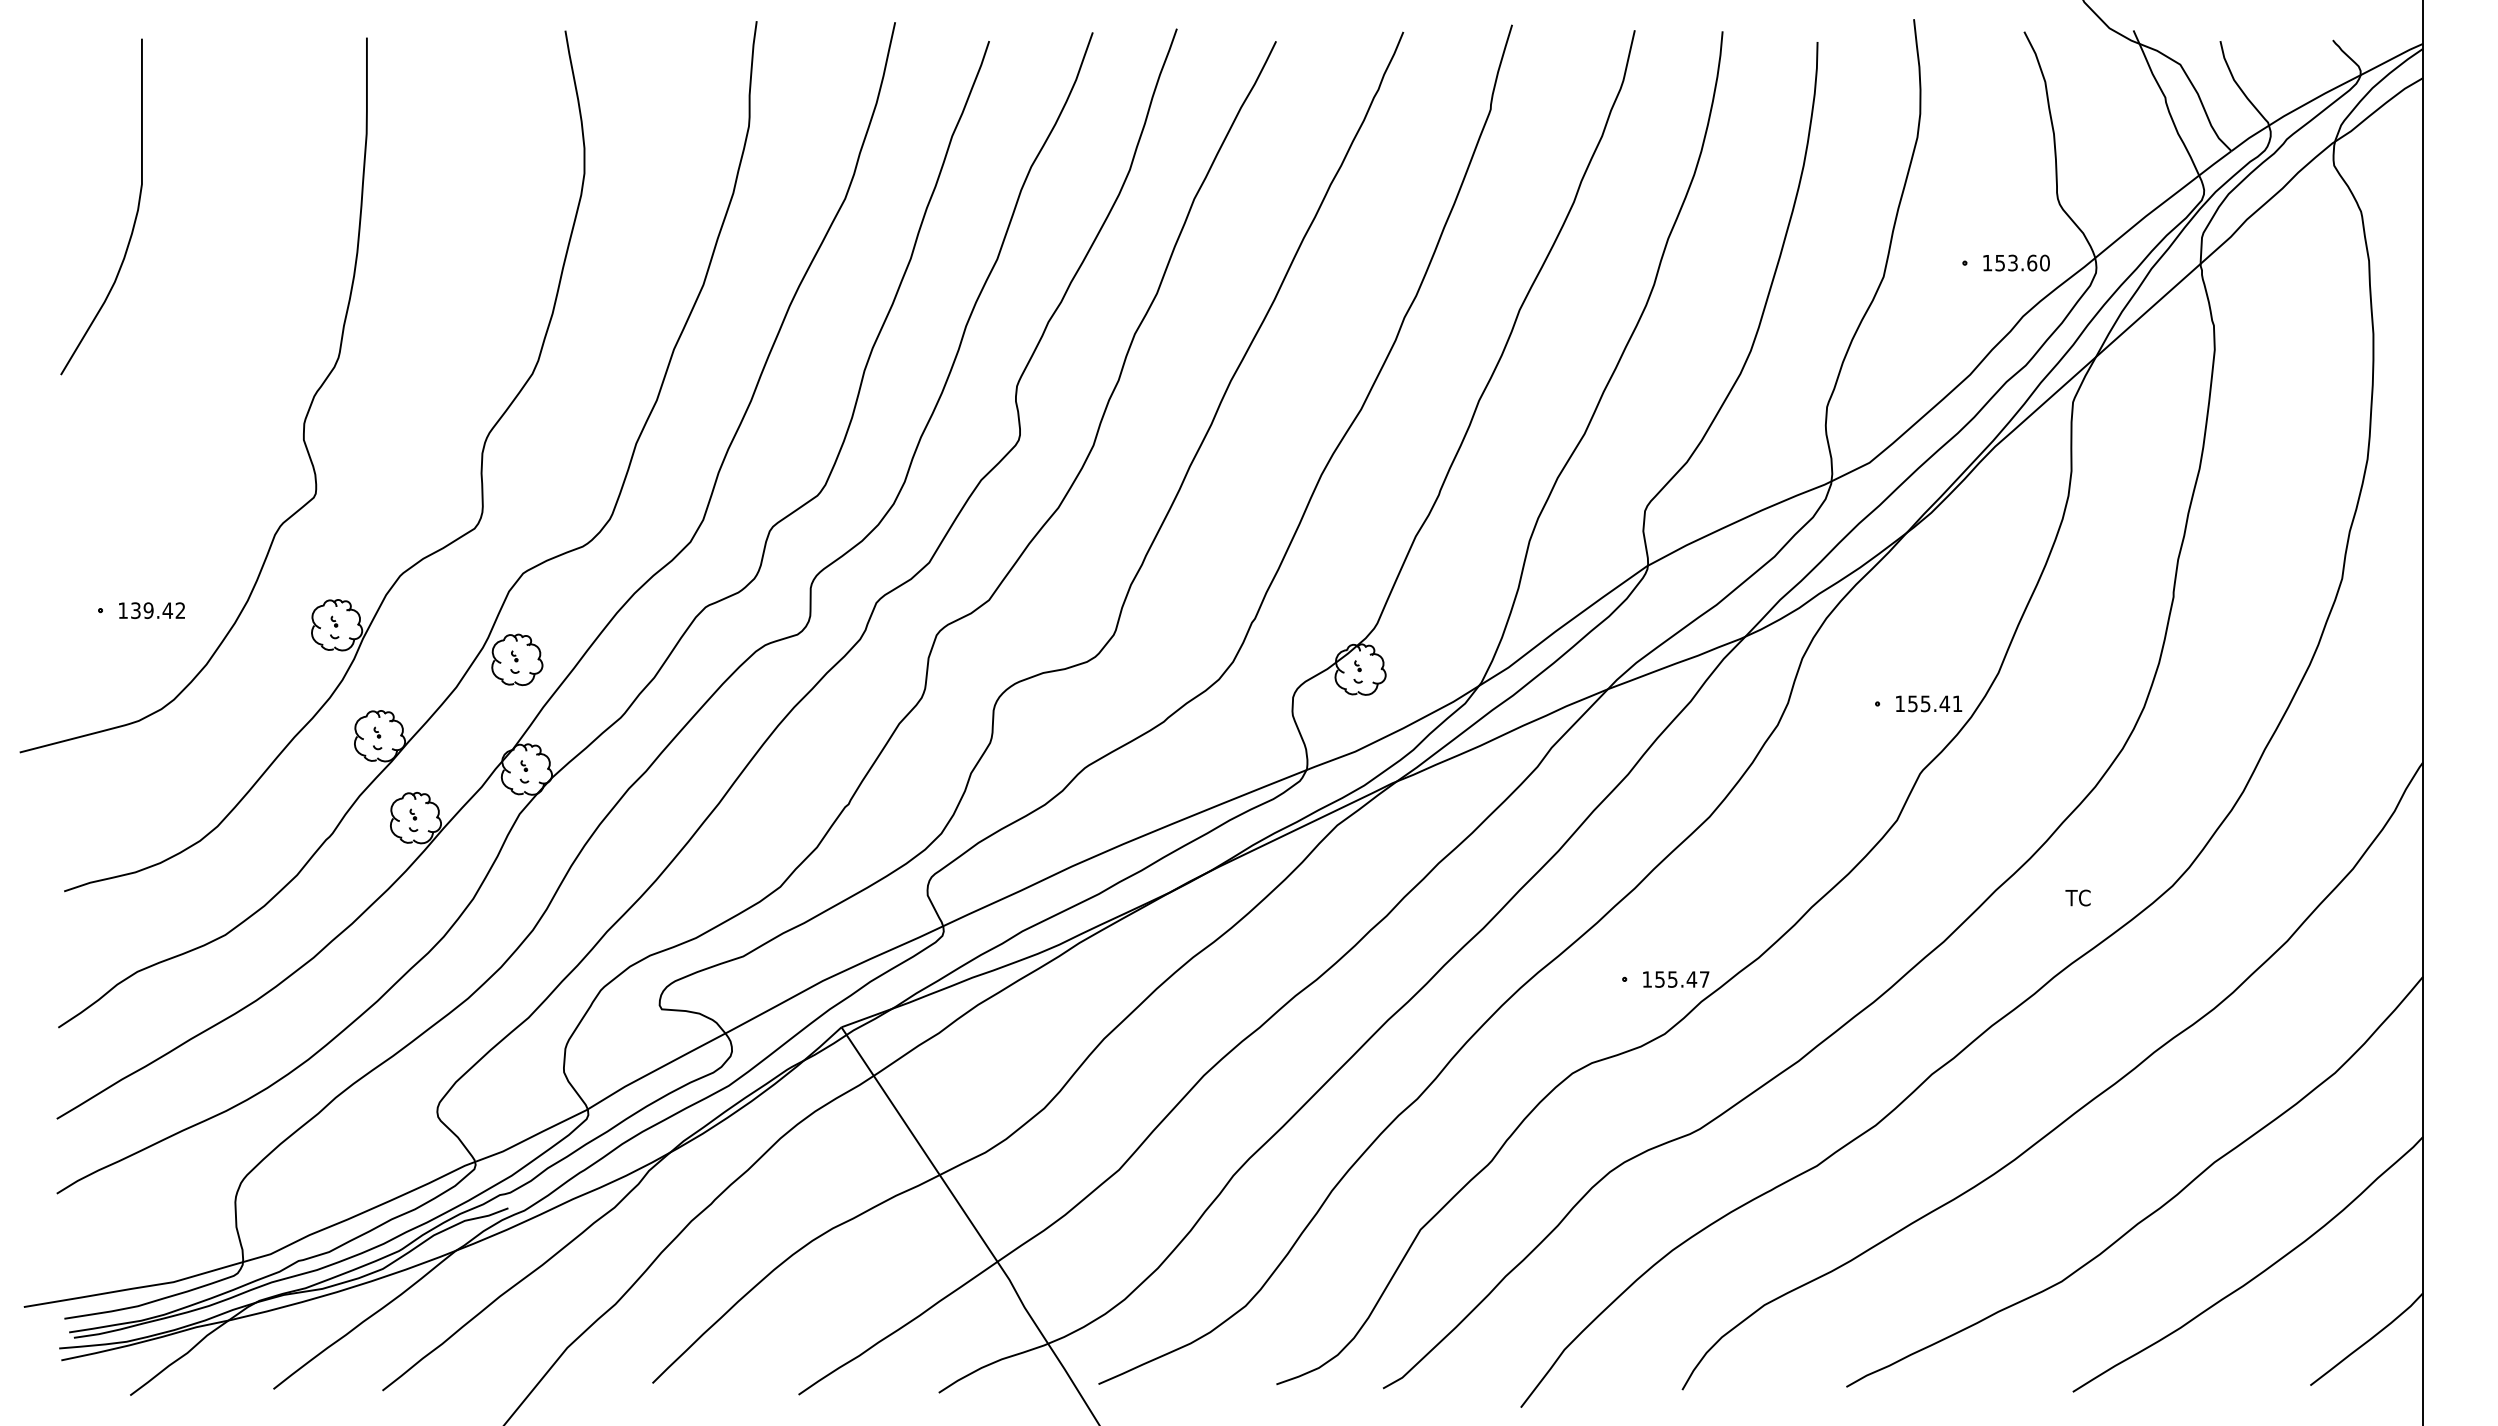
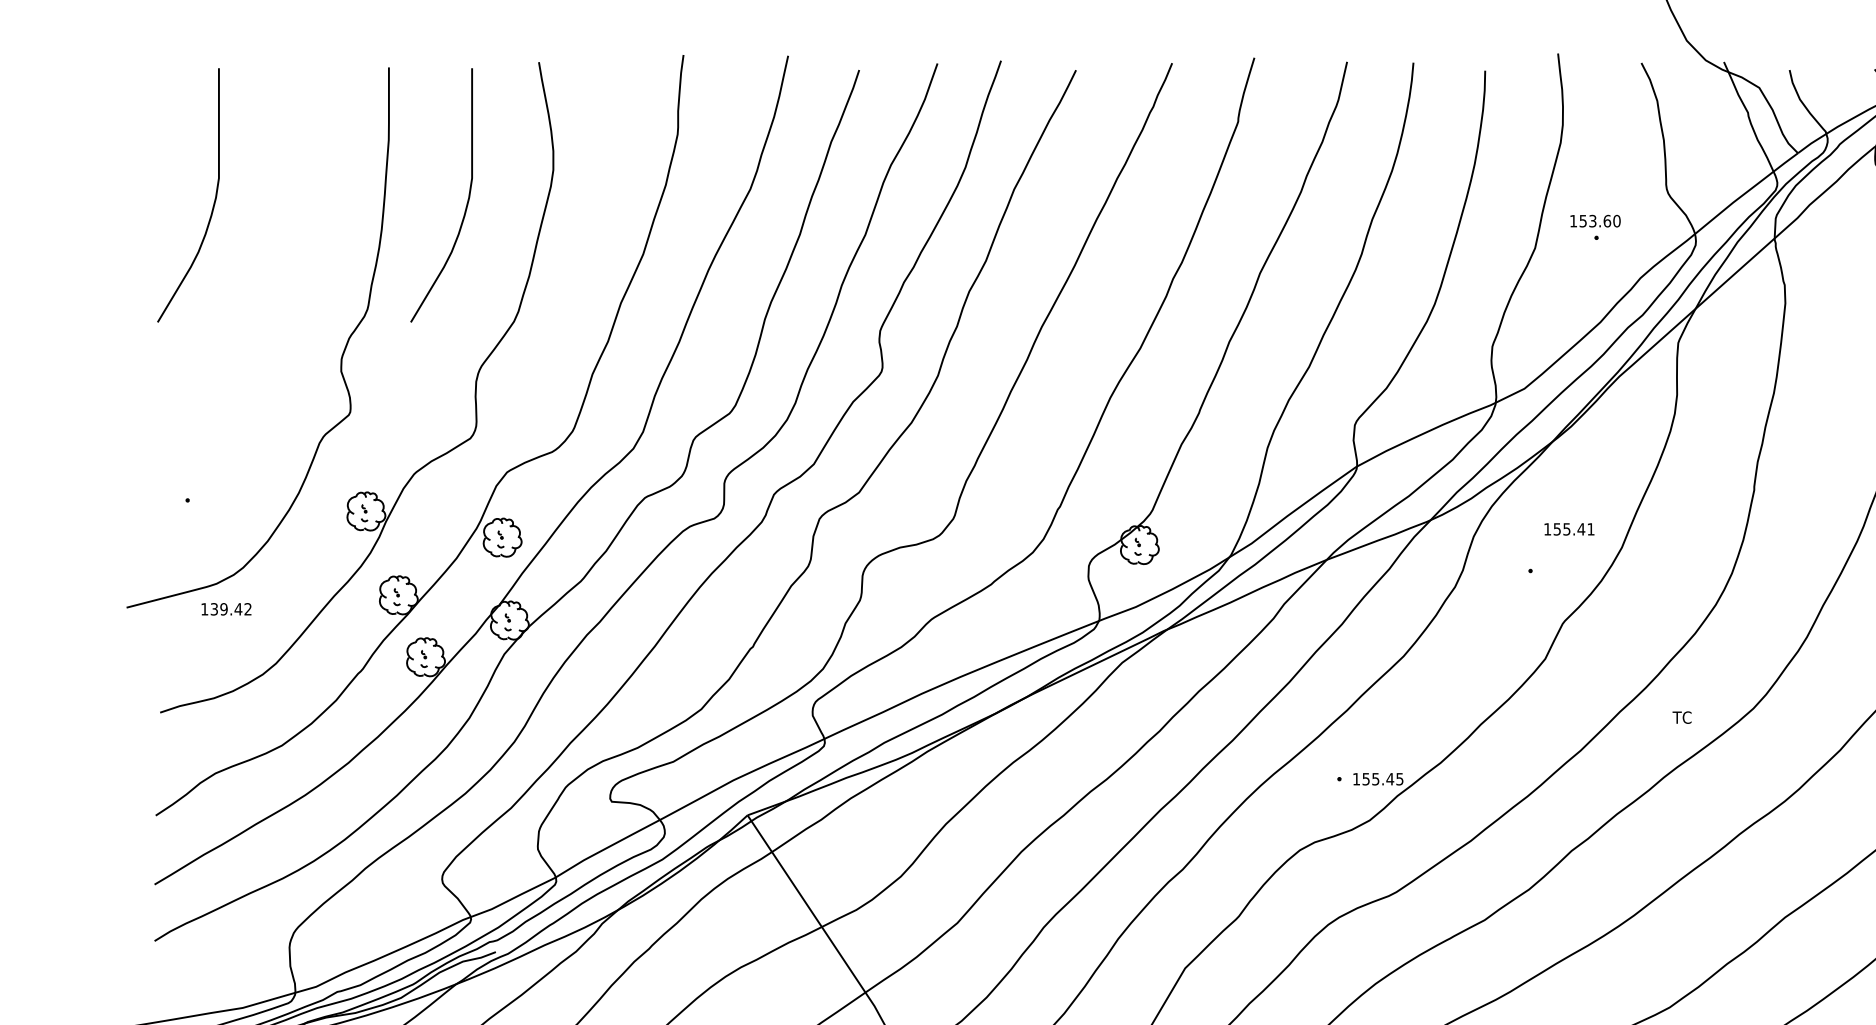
curve: (470, 215) -> (467, 201), added
text: (2016, 262) -> (1595, 220), moved
text: (151, 610) -> (226, 609), moved
text: (1929, 703) -> (1569, 529), moved
text: (1704, 979) -> (1399, 779), 155.47 -> 155.45

